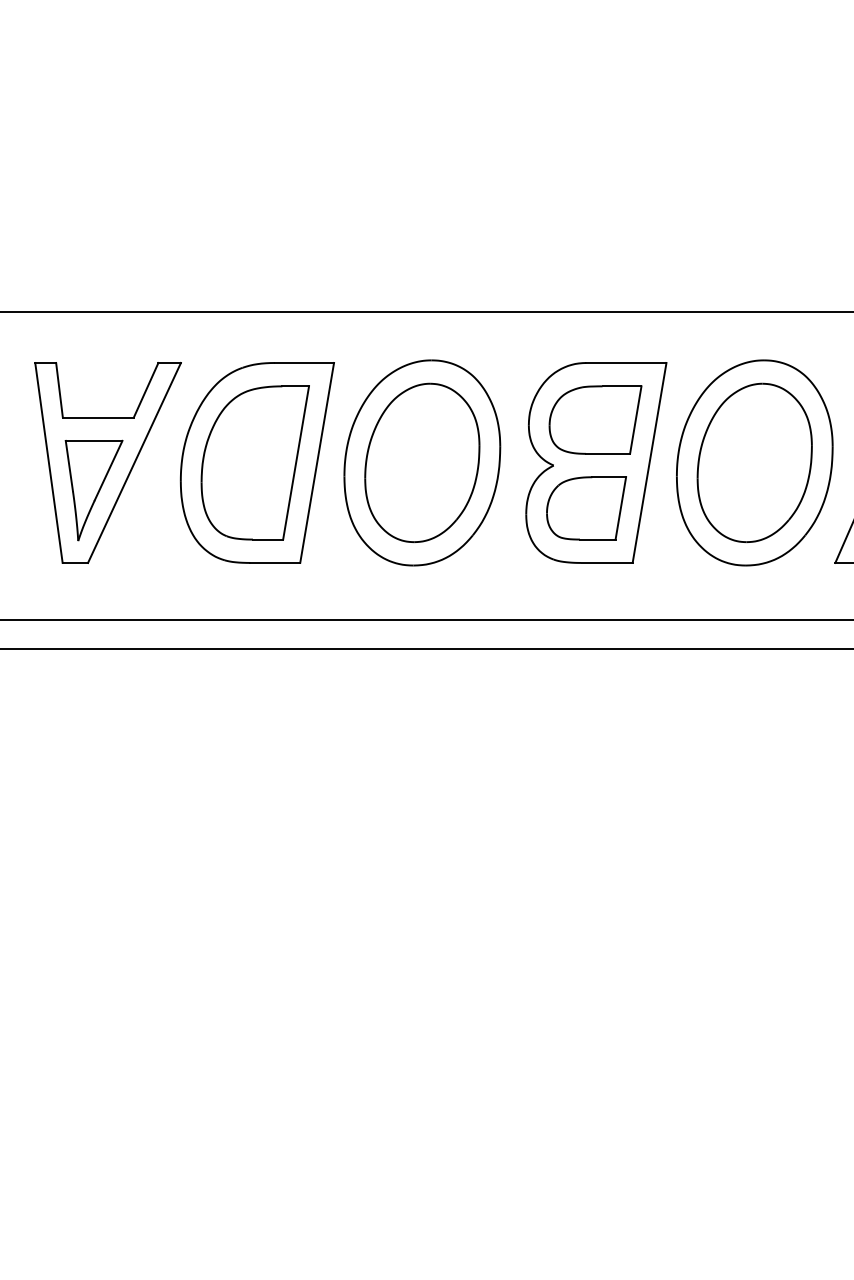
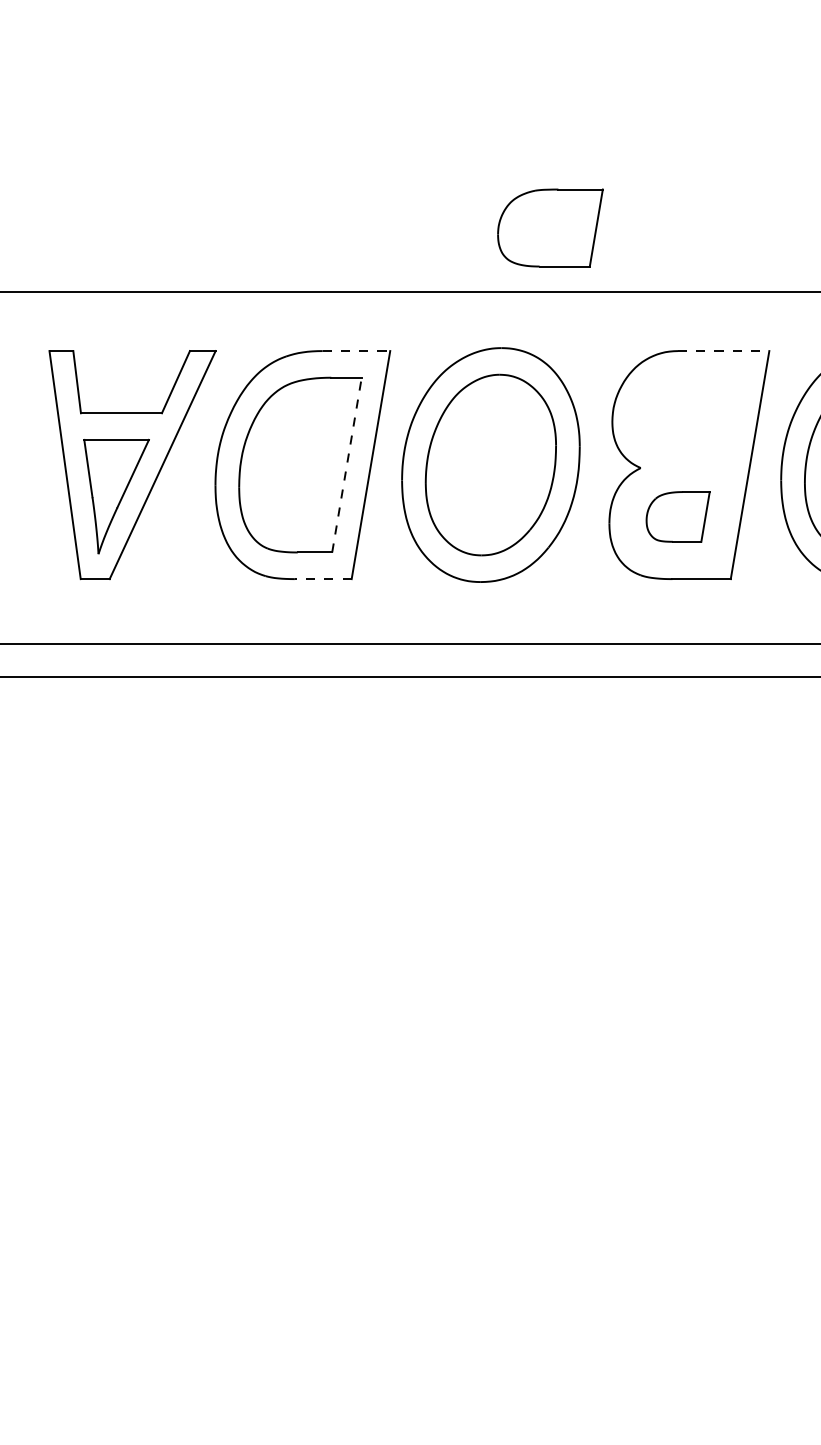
line: (304, 362) -> (356, 350), solid -> dashed
line: (626, 362) -> (723, 350), solid -> dashed
part: (595, 419) -> (550, 227), moved
line: (296, 462) -> (347, 464), solid -> dashed
part: (586, 508) -> (678, 517), size x0.7
line: (275, 562) -> (323, 578), solid -> dashed

